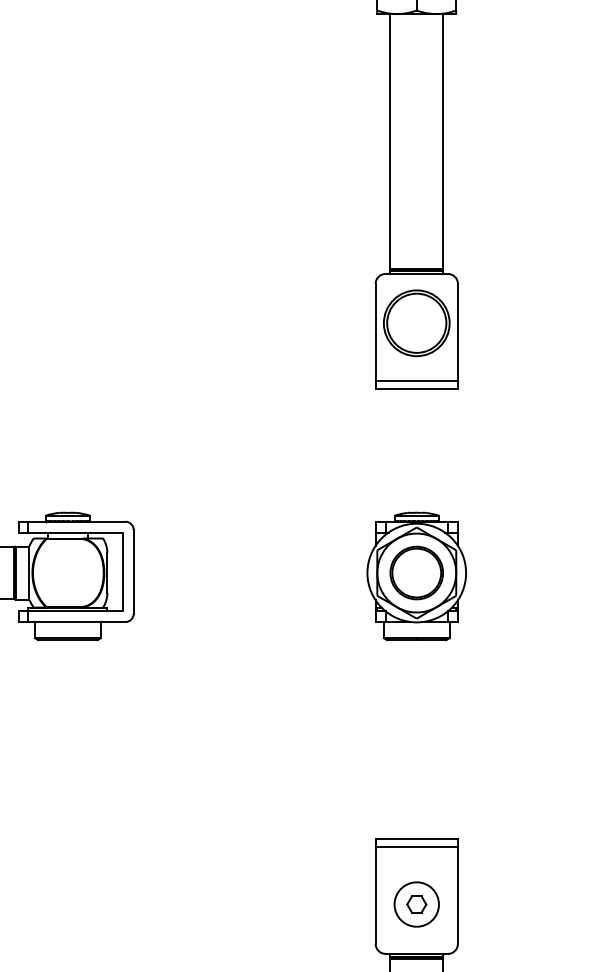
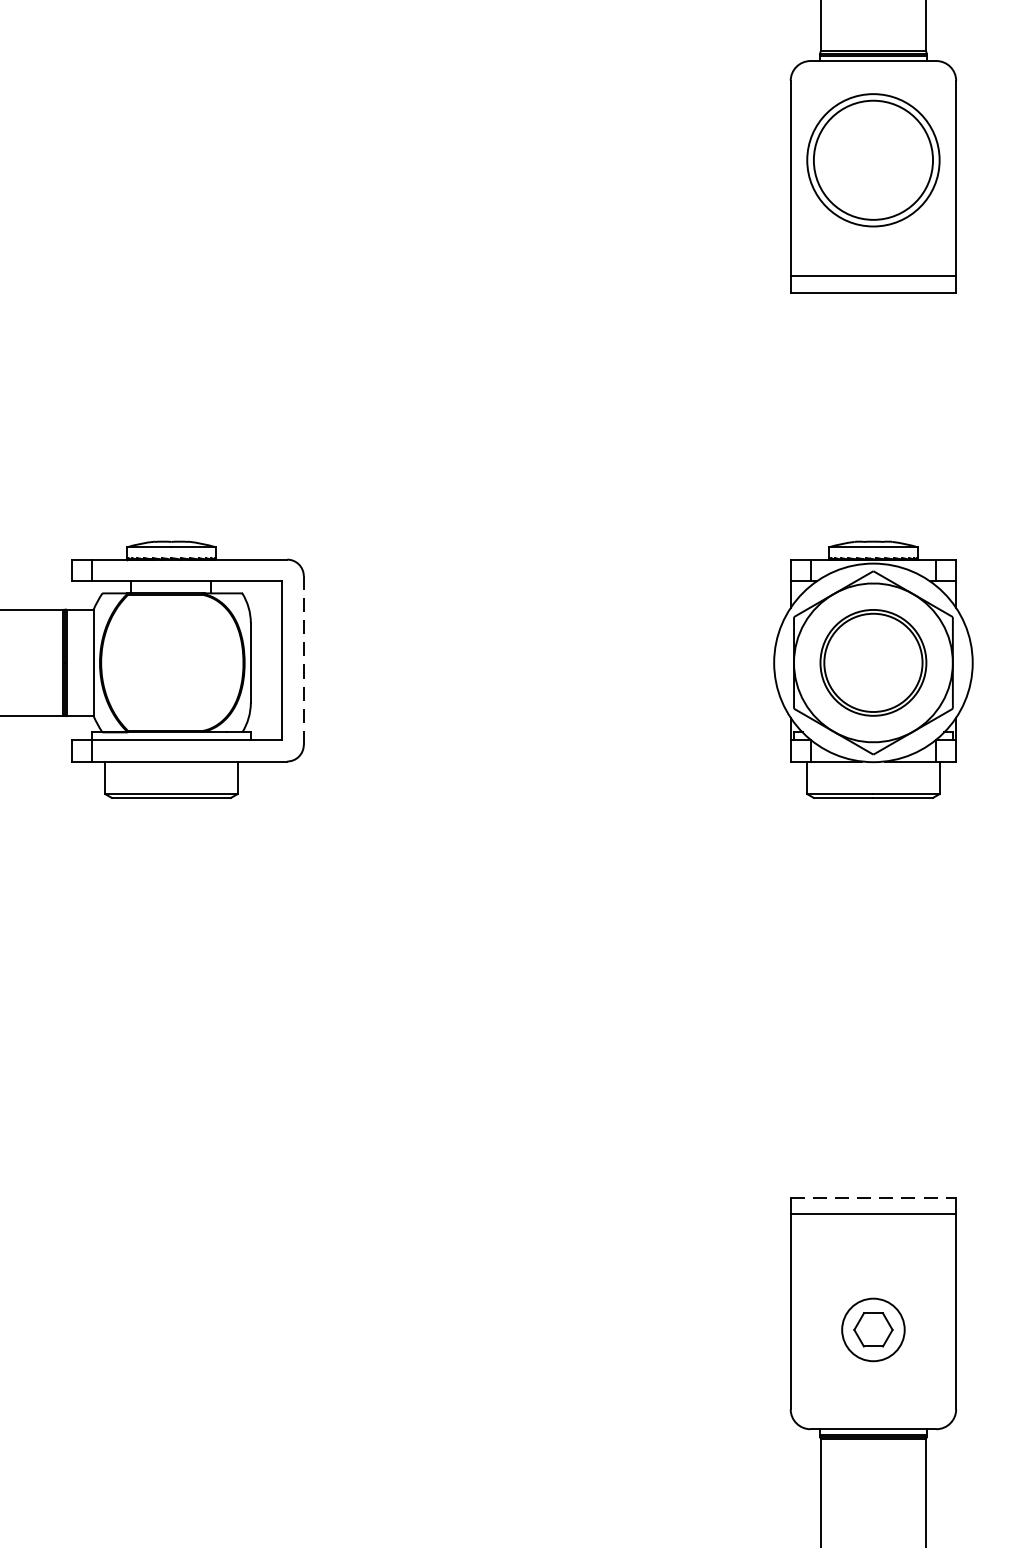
line: (133, 571) -> (303, 659), solid -> dashed
line: (417, 838) -> (874, 1197), solid -> dashed
circle: (416, 904) -> (872, 1329), size x0.7

